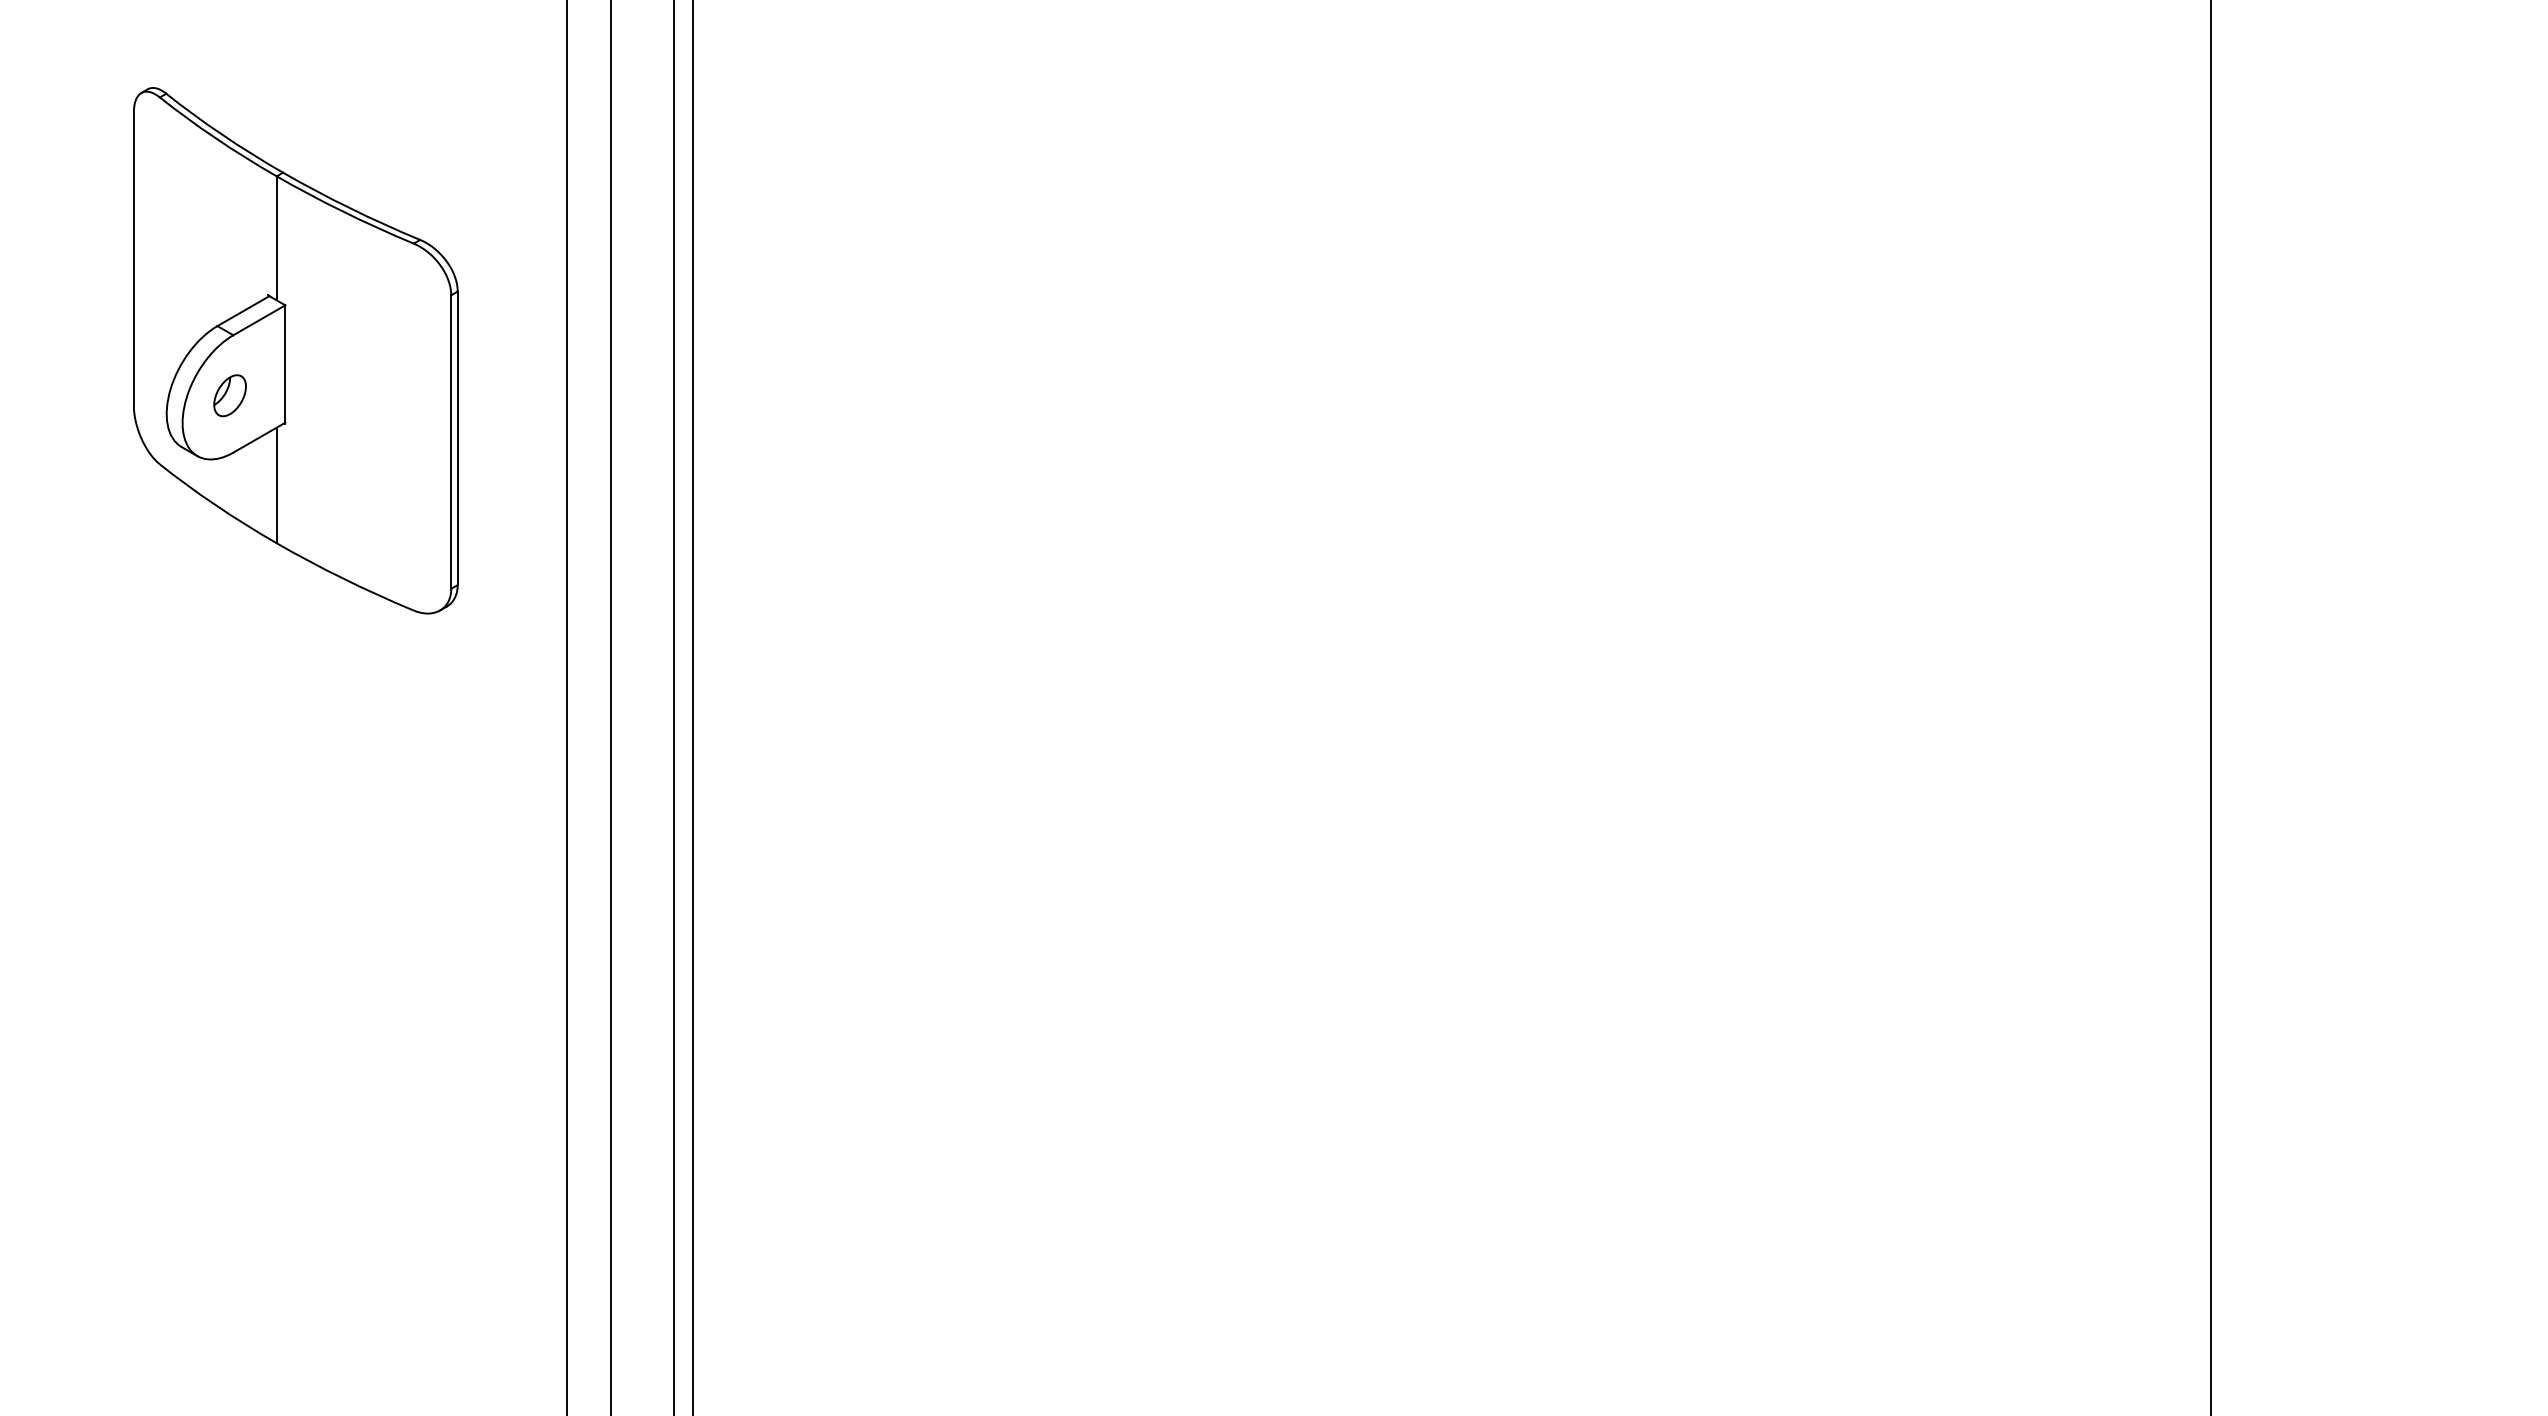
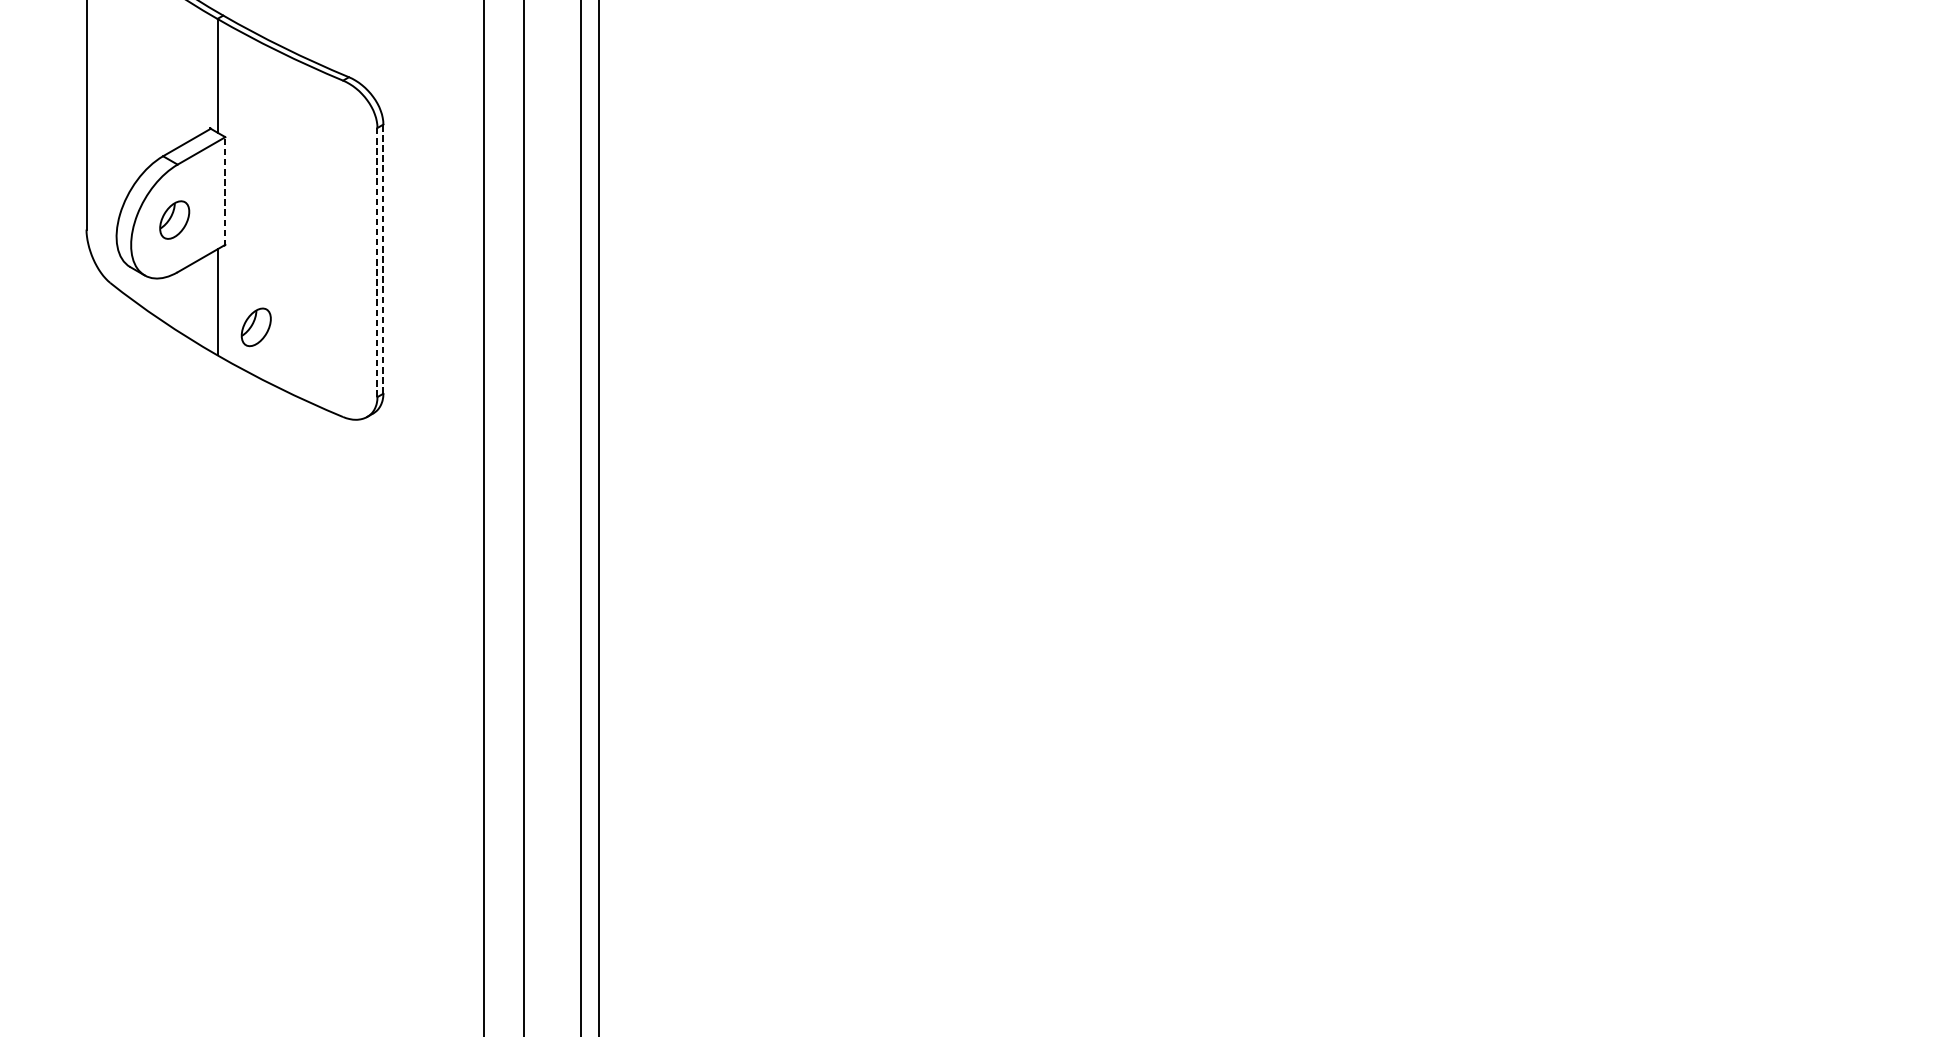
line: (285, 364) -> (225, 191), solid -> dashed
line: (457, 438) -> (383, 259), solid -> dashed
line: (451, 442) -> (377, 262), solid -> dashed
part: (318, 512) -> (255, 327), added

